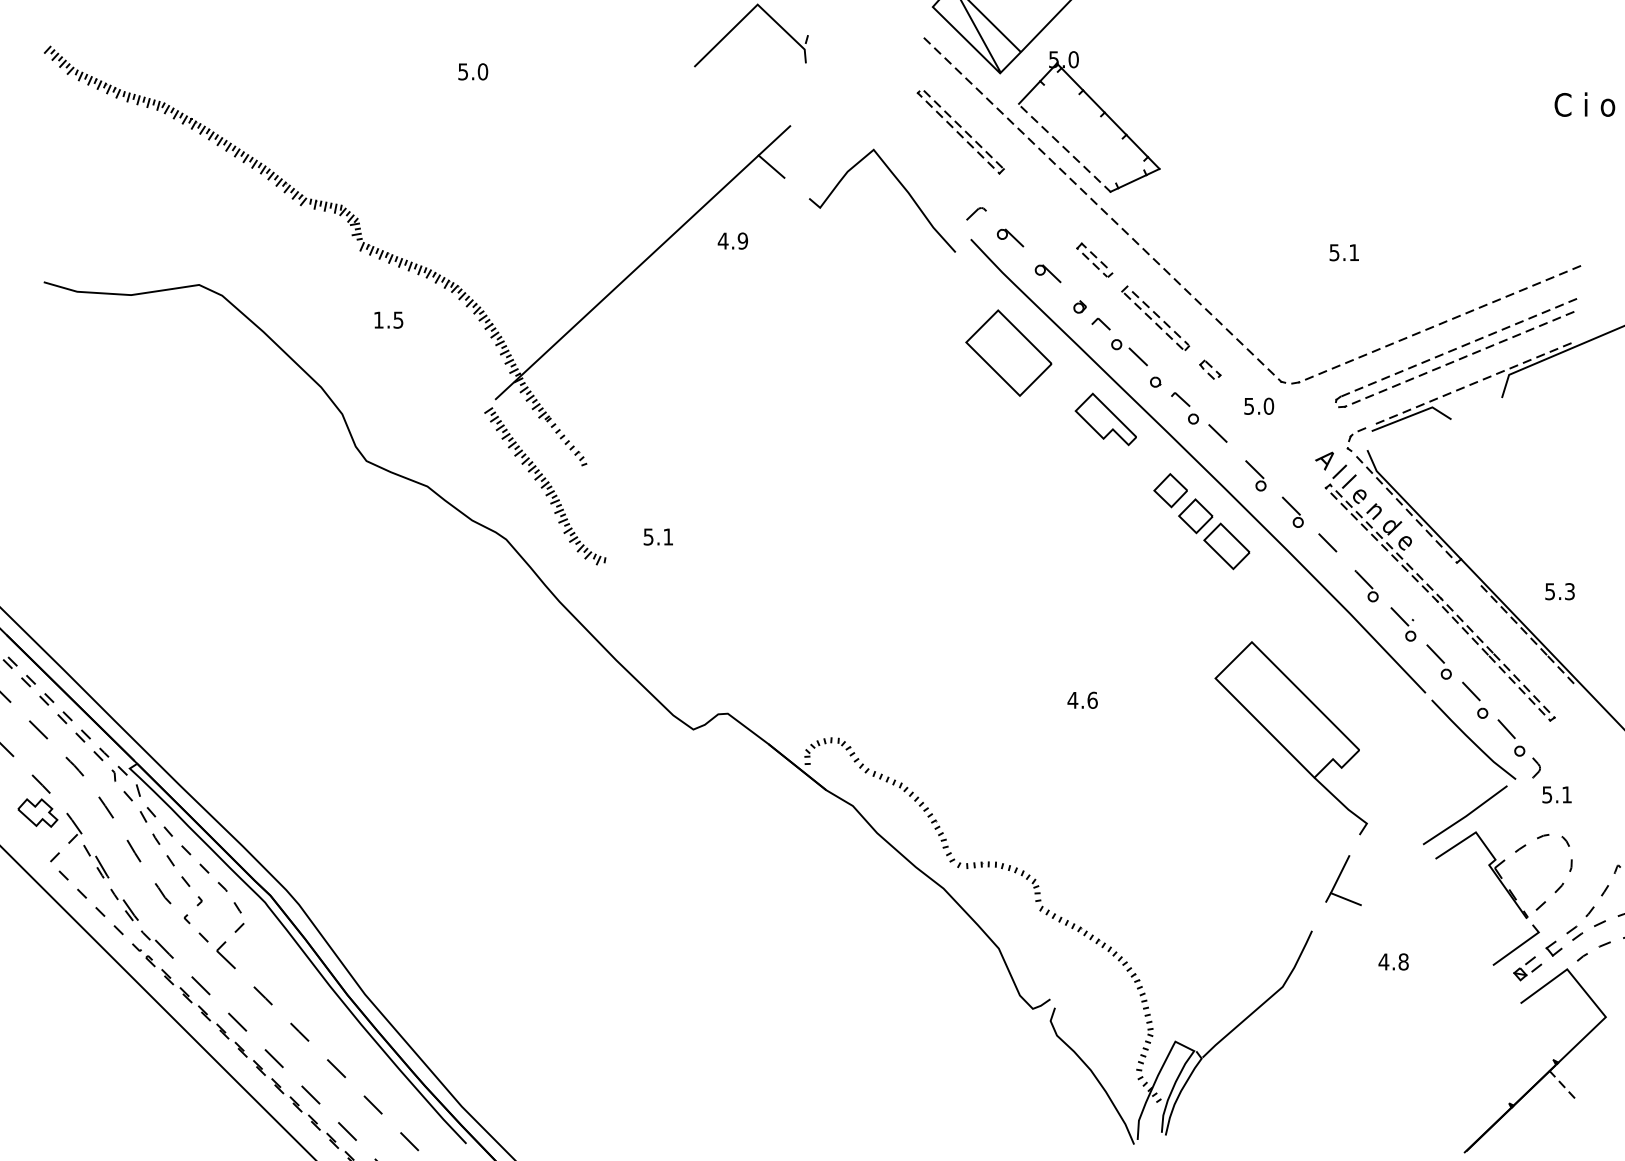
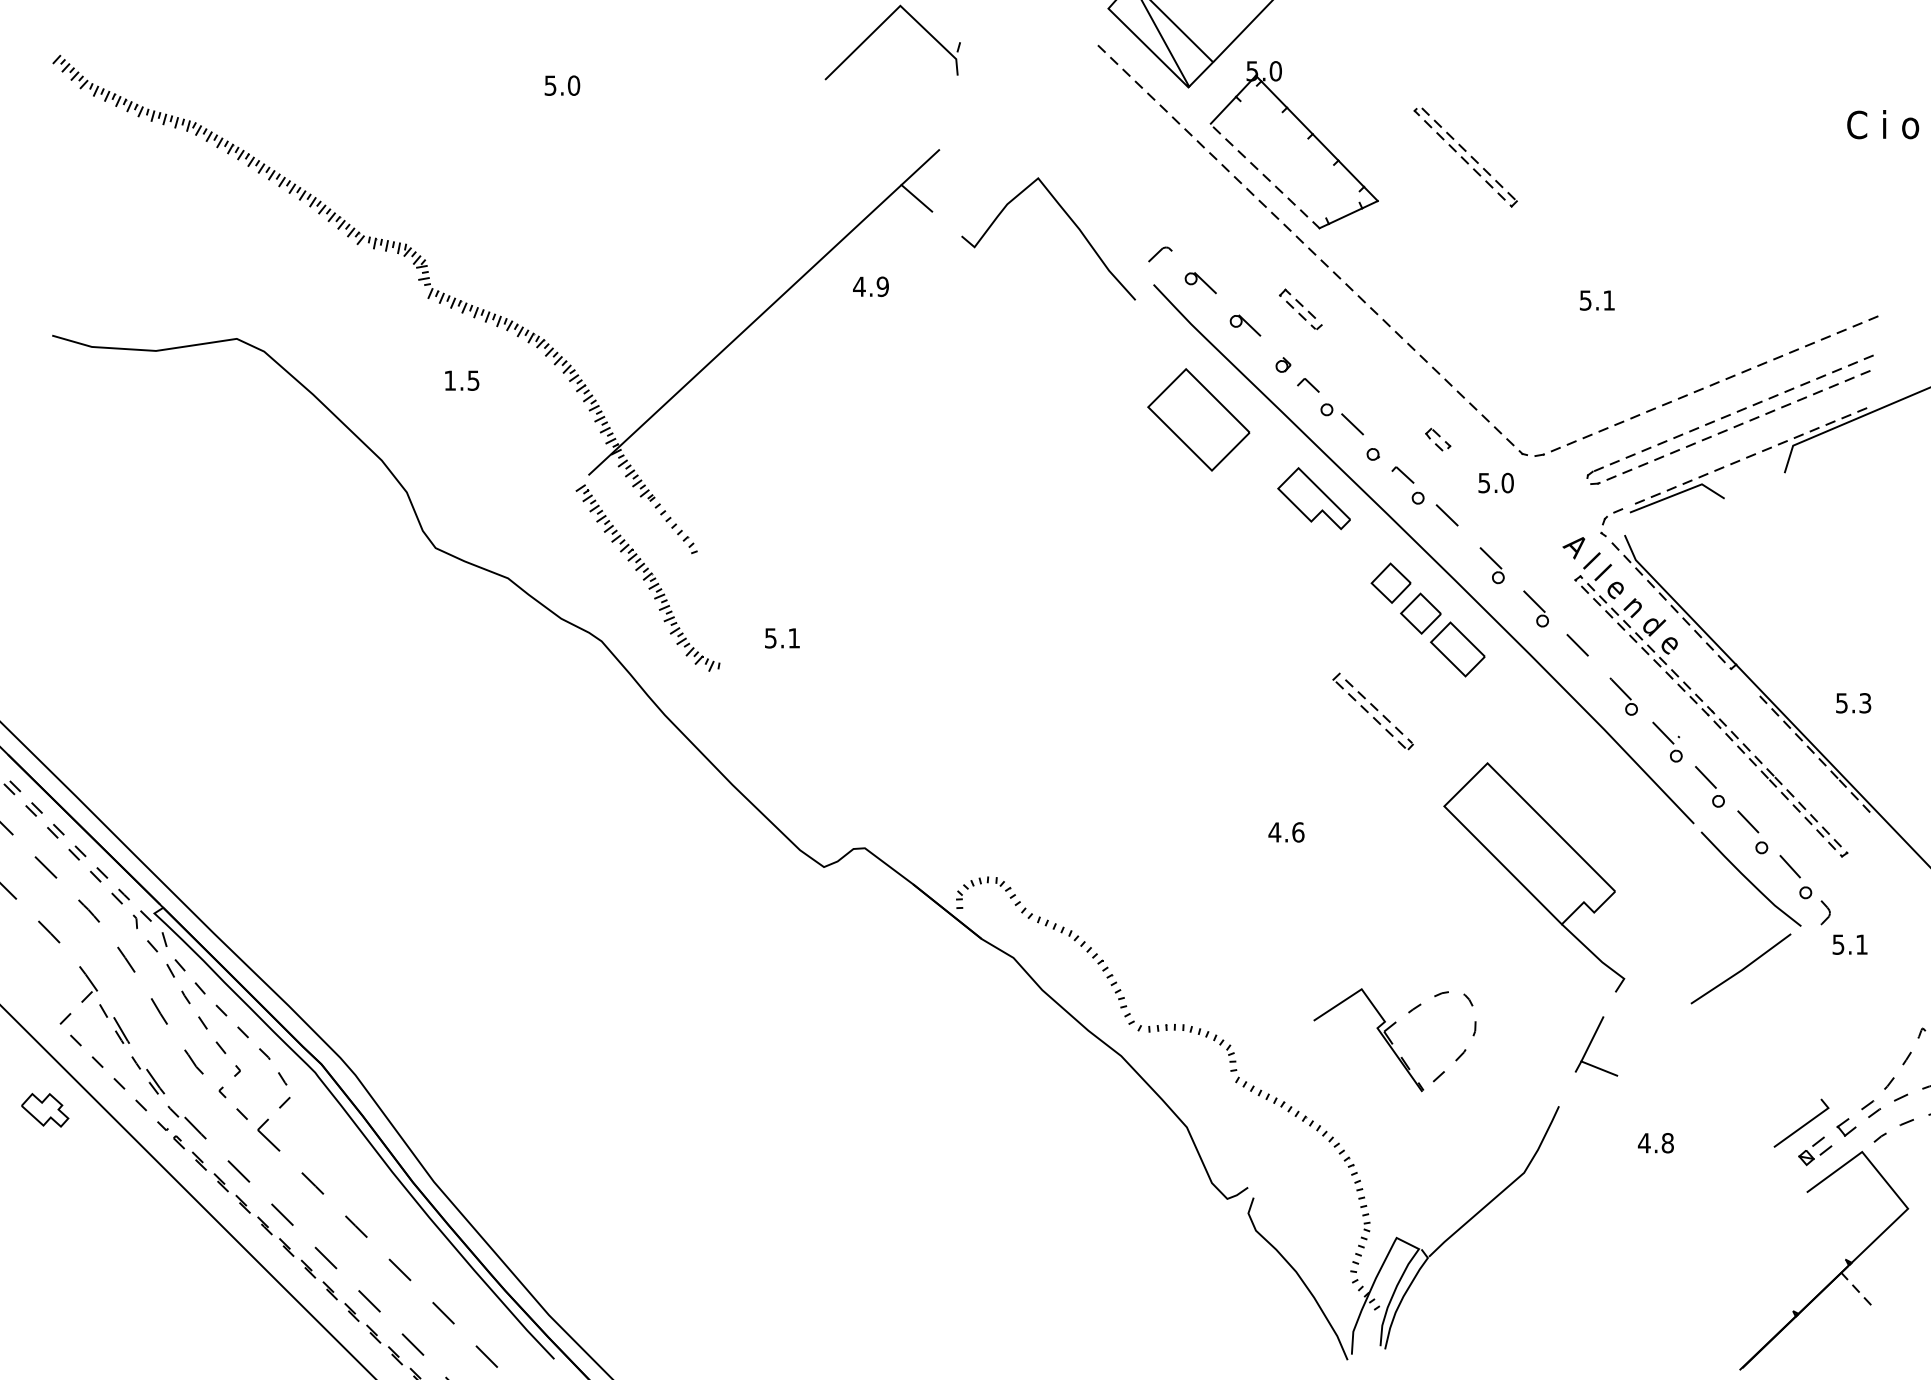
part: (960, 132) -> (1465, 157), moved
part: (1155, 318) -> (1372, 711), moved
part: (38, 813) -> (45, 1110), moved
part: (1503, 875) -> (1394, 1040), moved

